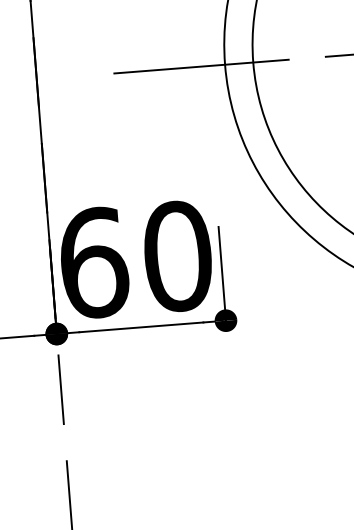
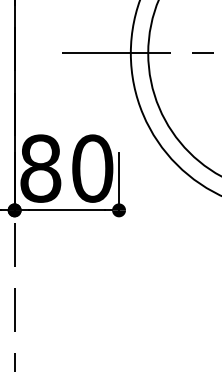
text: (93, 262) -> (40, 168), 60 -> 80

